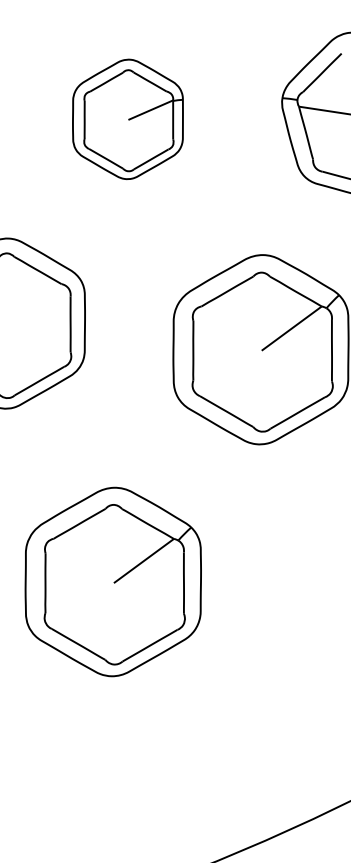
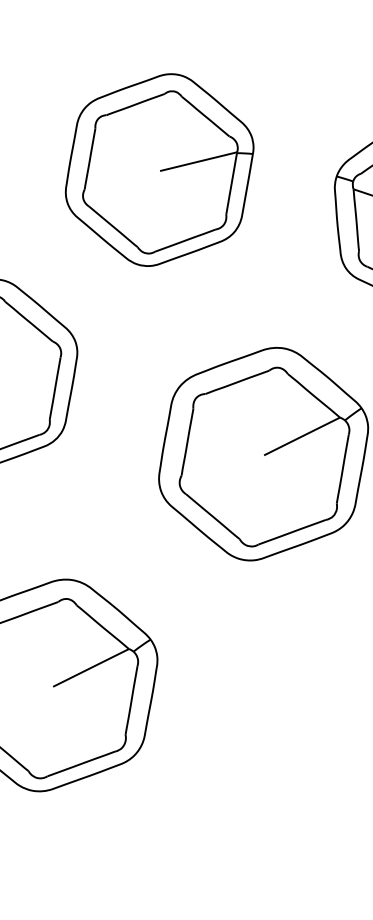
part: (127, 119) -> (158, 170), size x1.43

